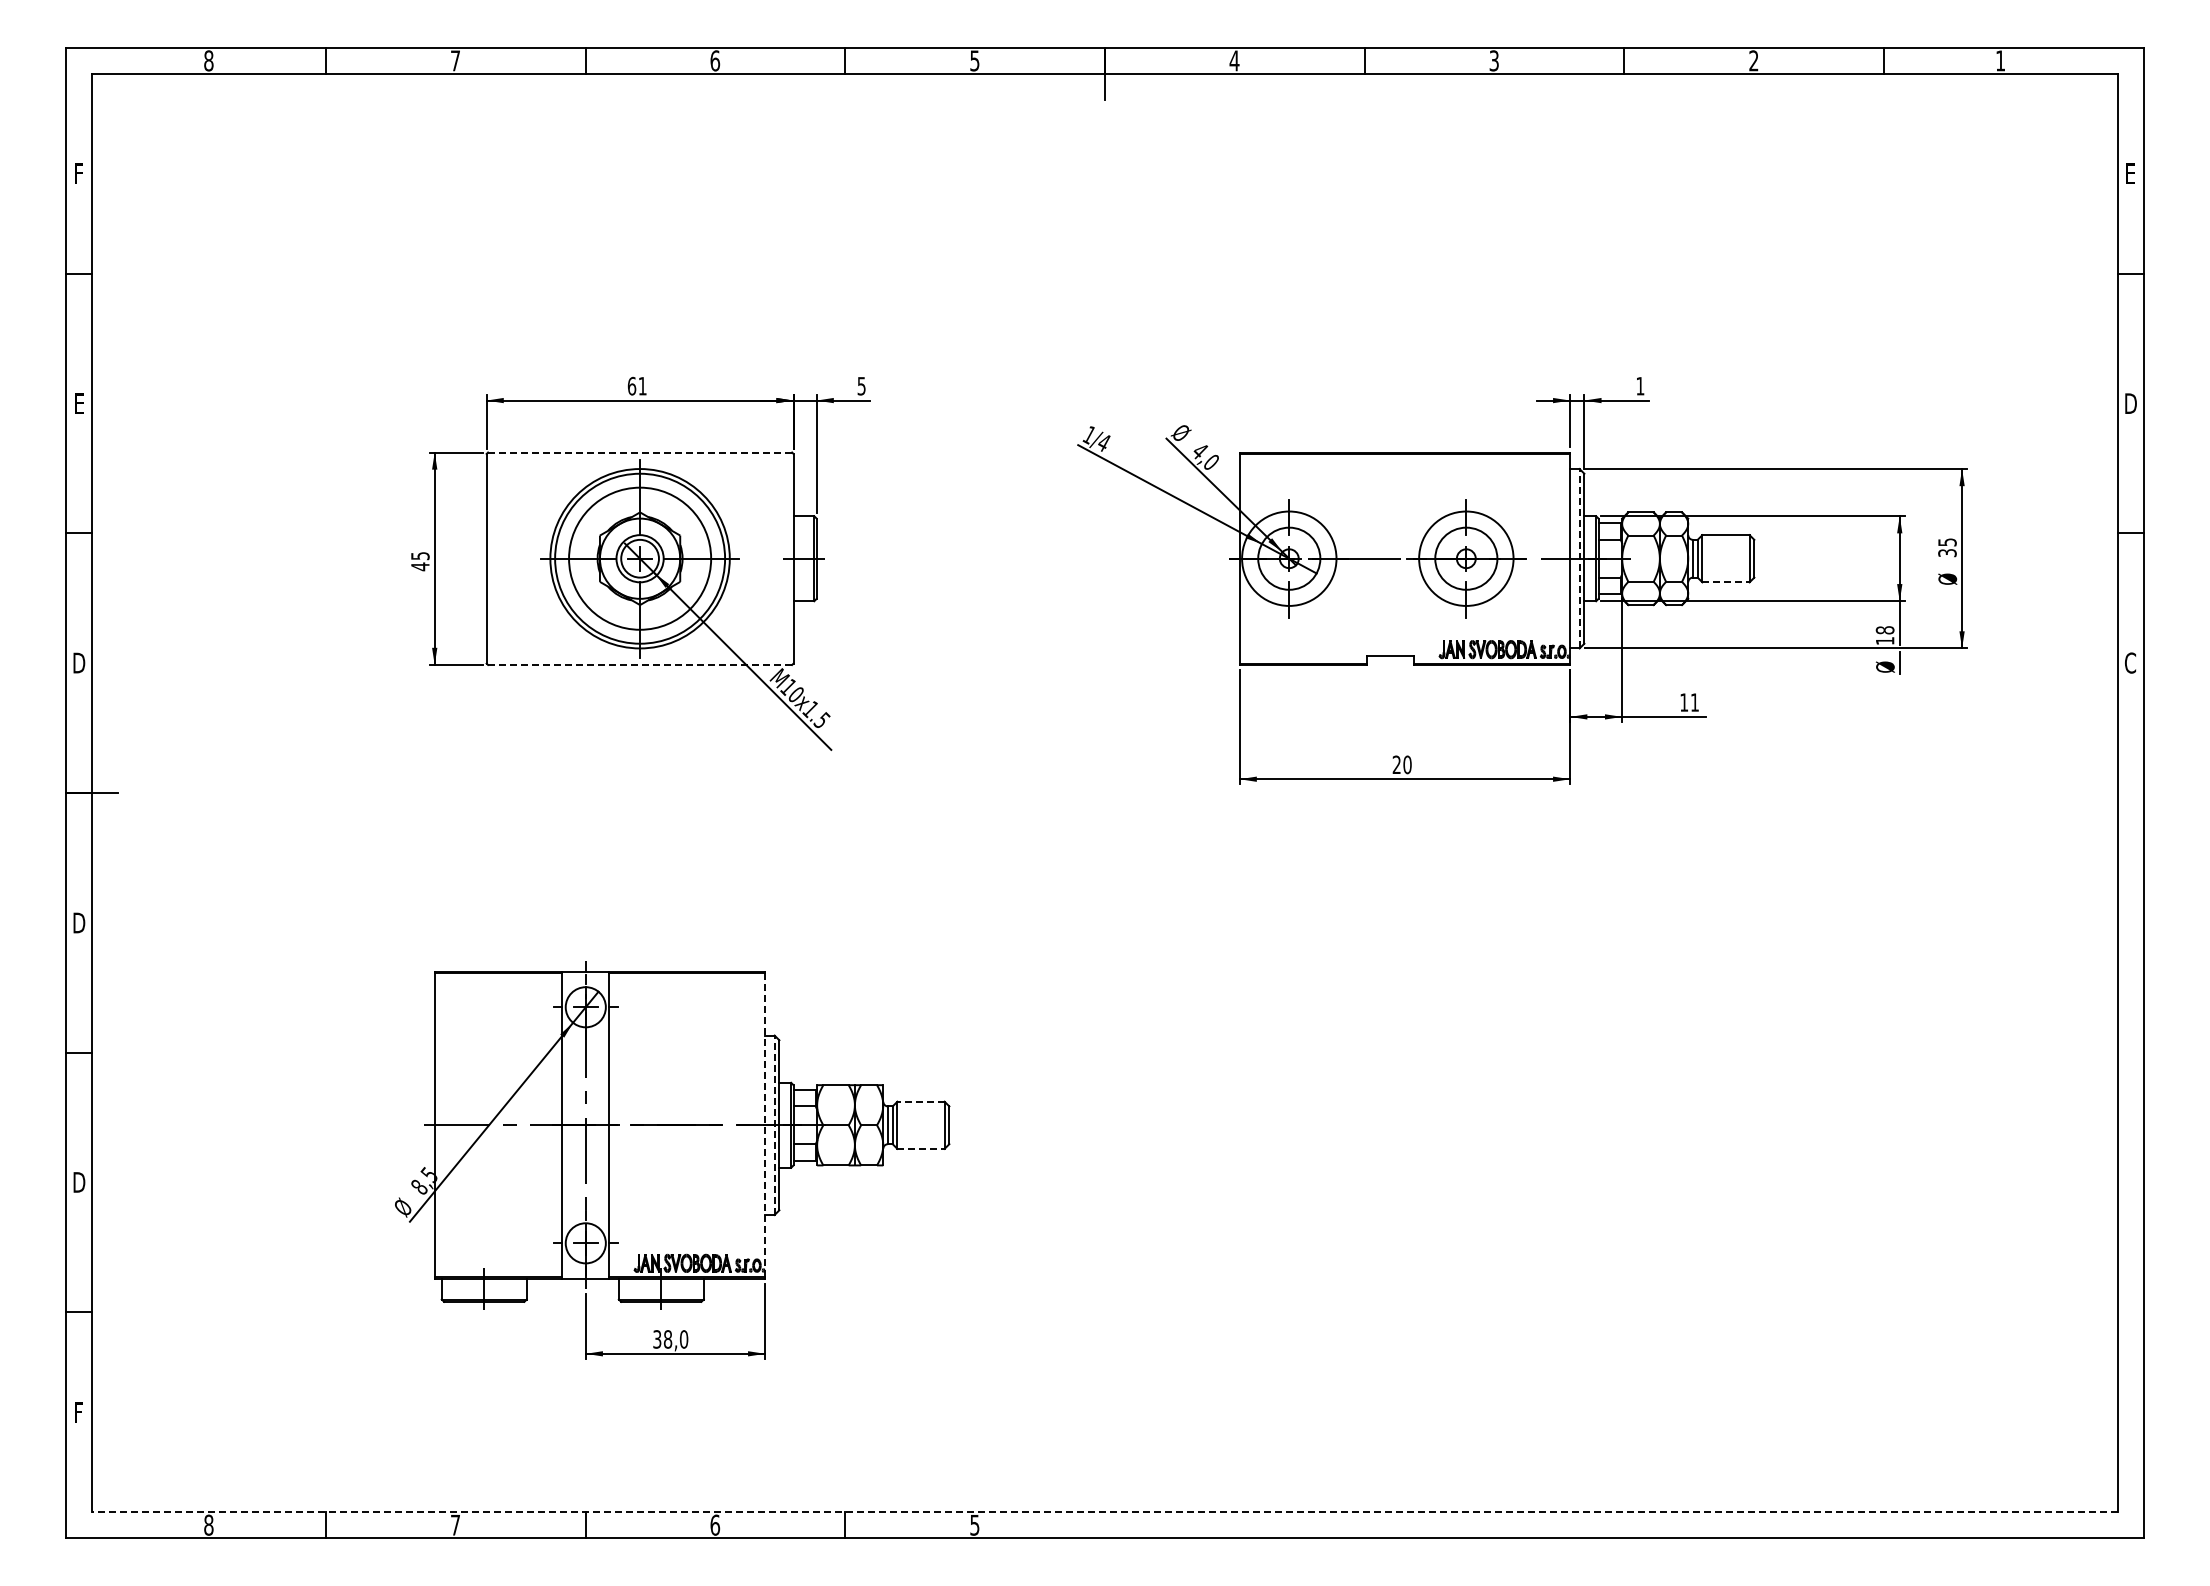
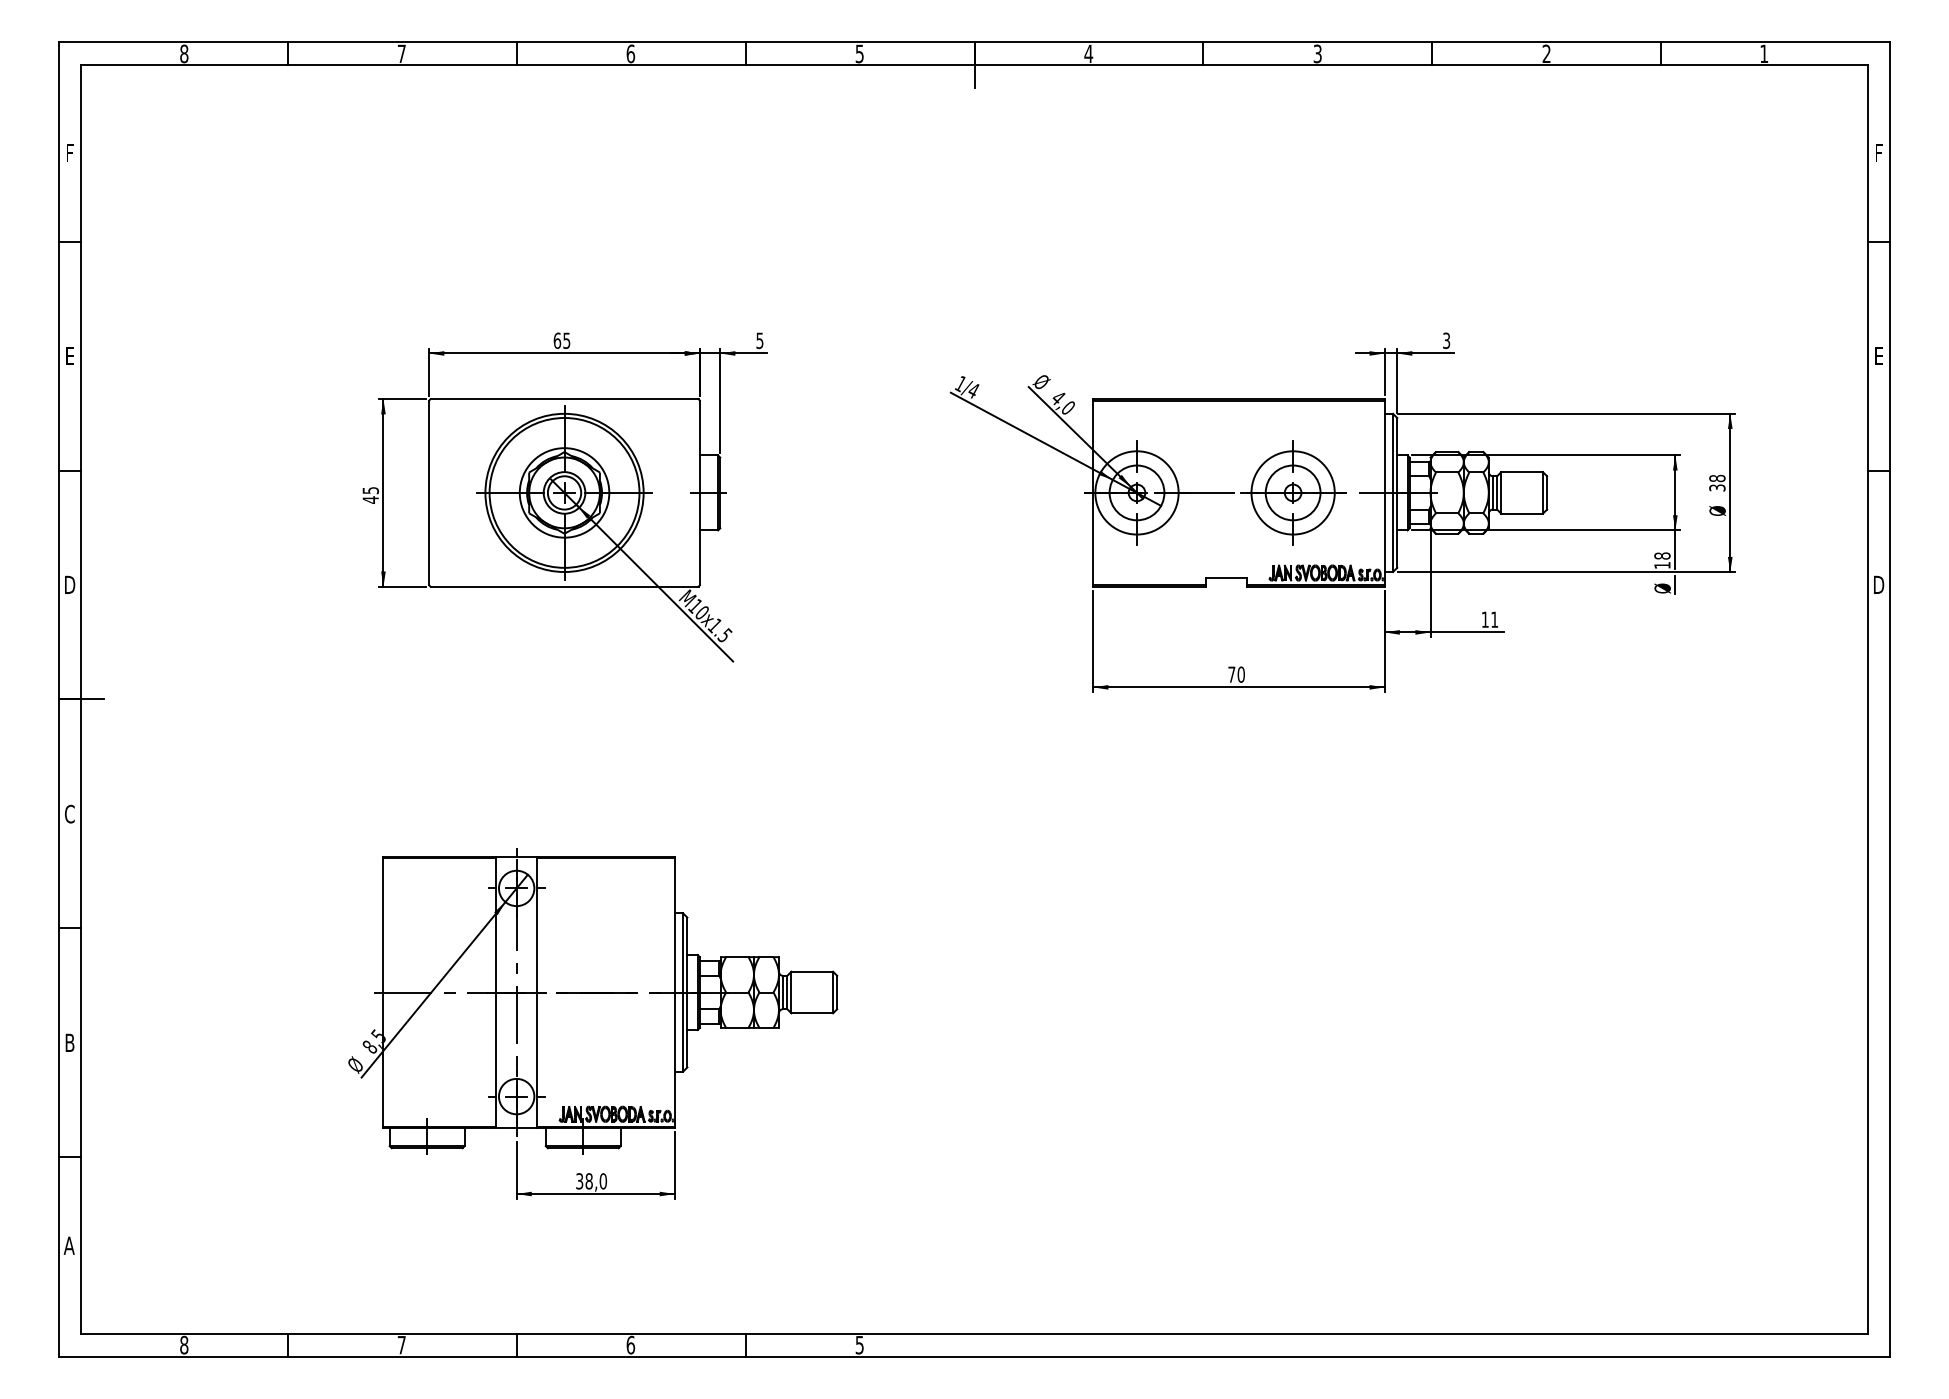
text: (2130, 173) -> (1878, 153), E -> F
text: (1640, 385) -> (1446, 340), 1 -> 3
text: (642, 386) -> (566, 341), 61 -> 65
text: (2130, 403) -> (1878, 356), D -> E
line: (640, 452) -> (564, 399), dashed -> solid
text: (1947, 542) -> (1717, 478), 35 -> 38
circle: (639, 558) -> (564, 492), size x0.71
line: (1579, 558) -> (1392, 492), dashed -> solid
line: (1726, 582) -> (1522, 513), dashed -> solid
text: (2130, 662) -> (1878, 584), C -> D
line: (639, 664) -> (564, 586), dashed -> solid
text: (1396, 764) -> (1231, 674), 20 -> 70
text: (79, 922) -> (70, 813), D -> C
line: (921, 1101) -> (812, 971), dashed -> solid
line: (765, 1124) -> (675, 991), dashed -> solid
line: (774, 1125) -> (683, 992), dashed -> solid
line: (921, 1148) -> (812, 1012), dashed -> solid
text: (79, 1182) -> (70, 1042), D -> B
text: (78, 1412) -> (69, 1245), F -> A
line: (1105, 1512) -> (974, 1333), dashed -> solid

